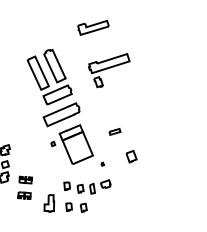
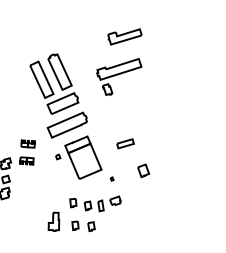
part: (93, 27) -> (124, 36), moved
part: (114, 131) -> (124, 143), size x1.4
part: (24, 187) -> (26, 152), moved

